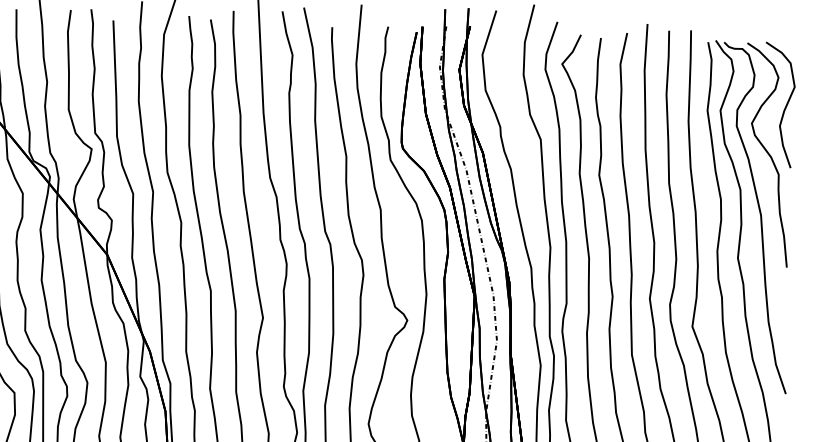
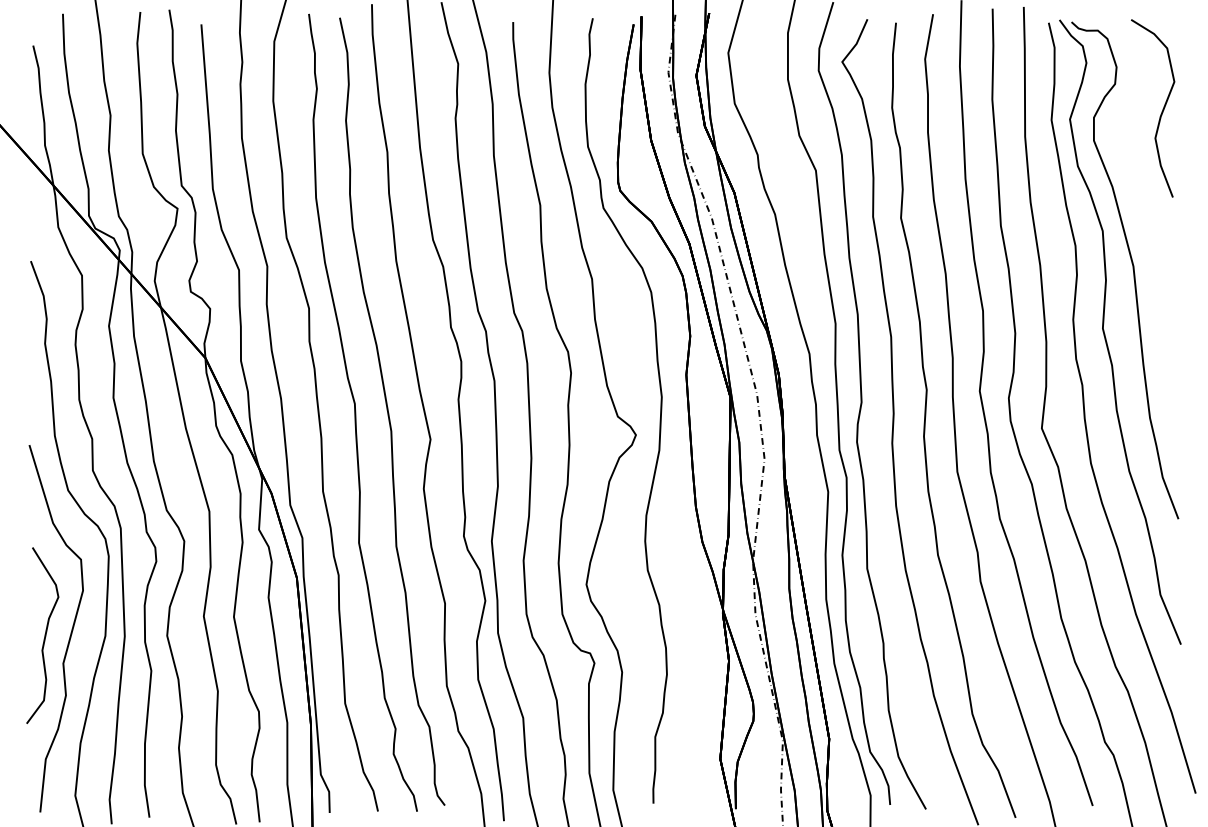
curve: (767, 153) -> (1139, 178), removed

